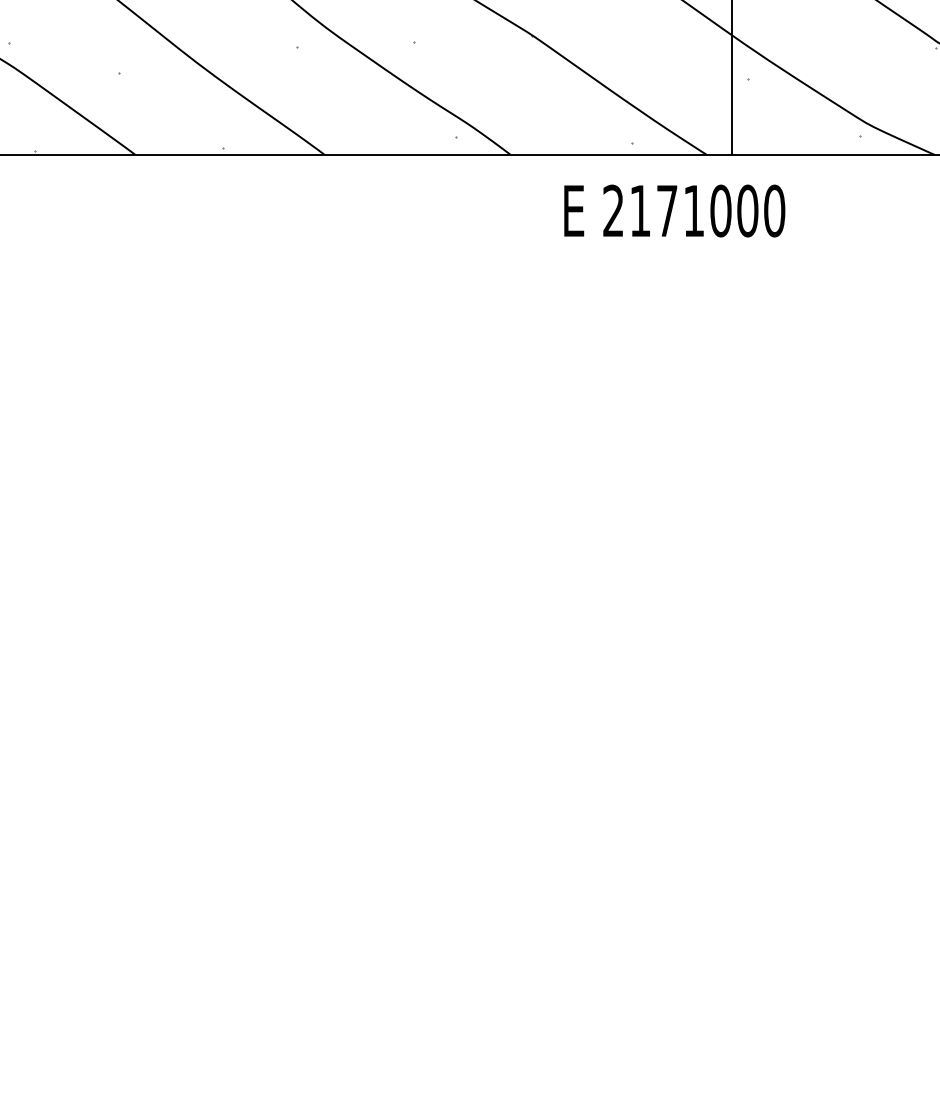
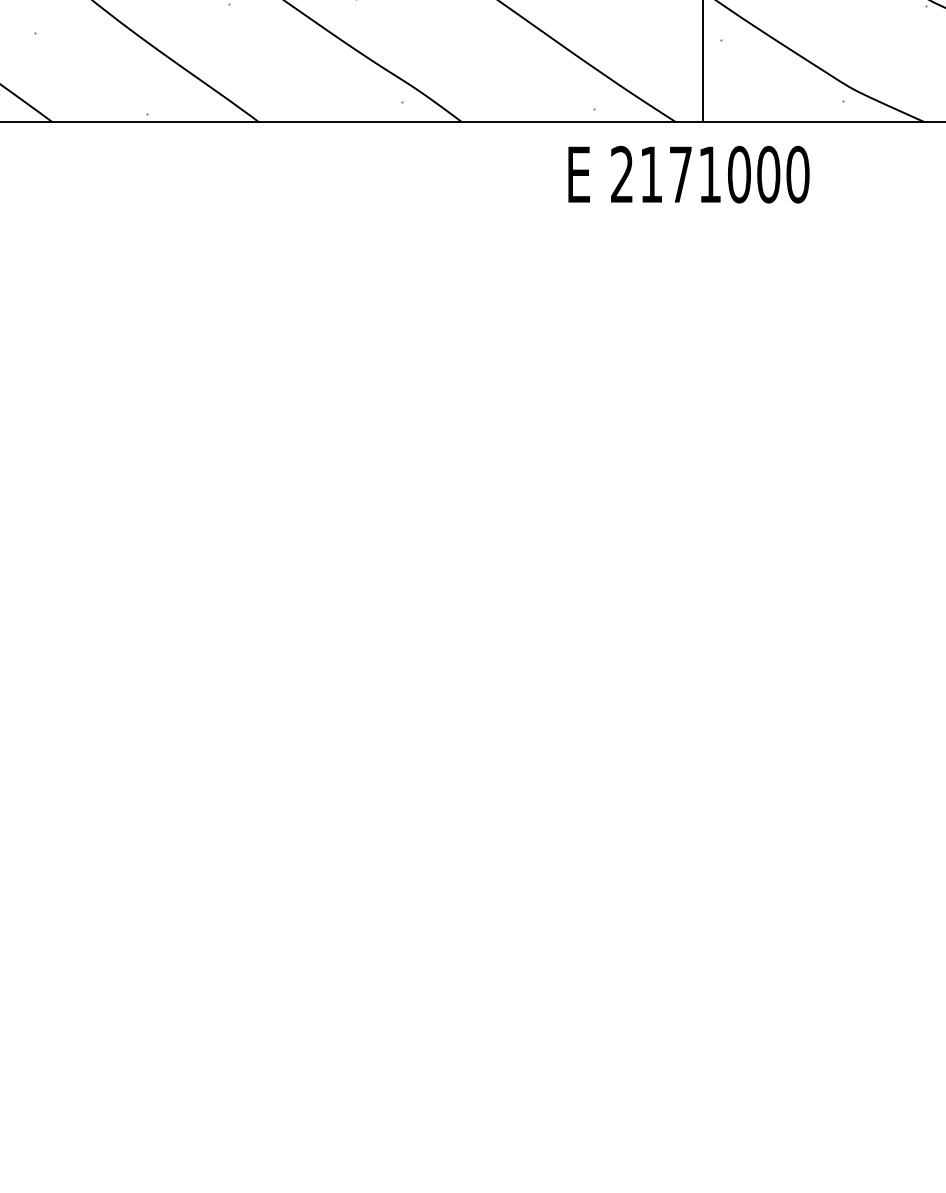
text: (674, 210) -> (688, 174), moved

